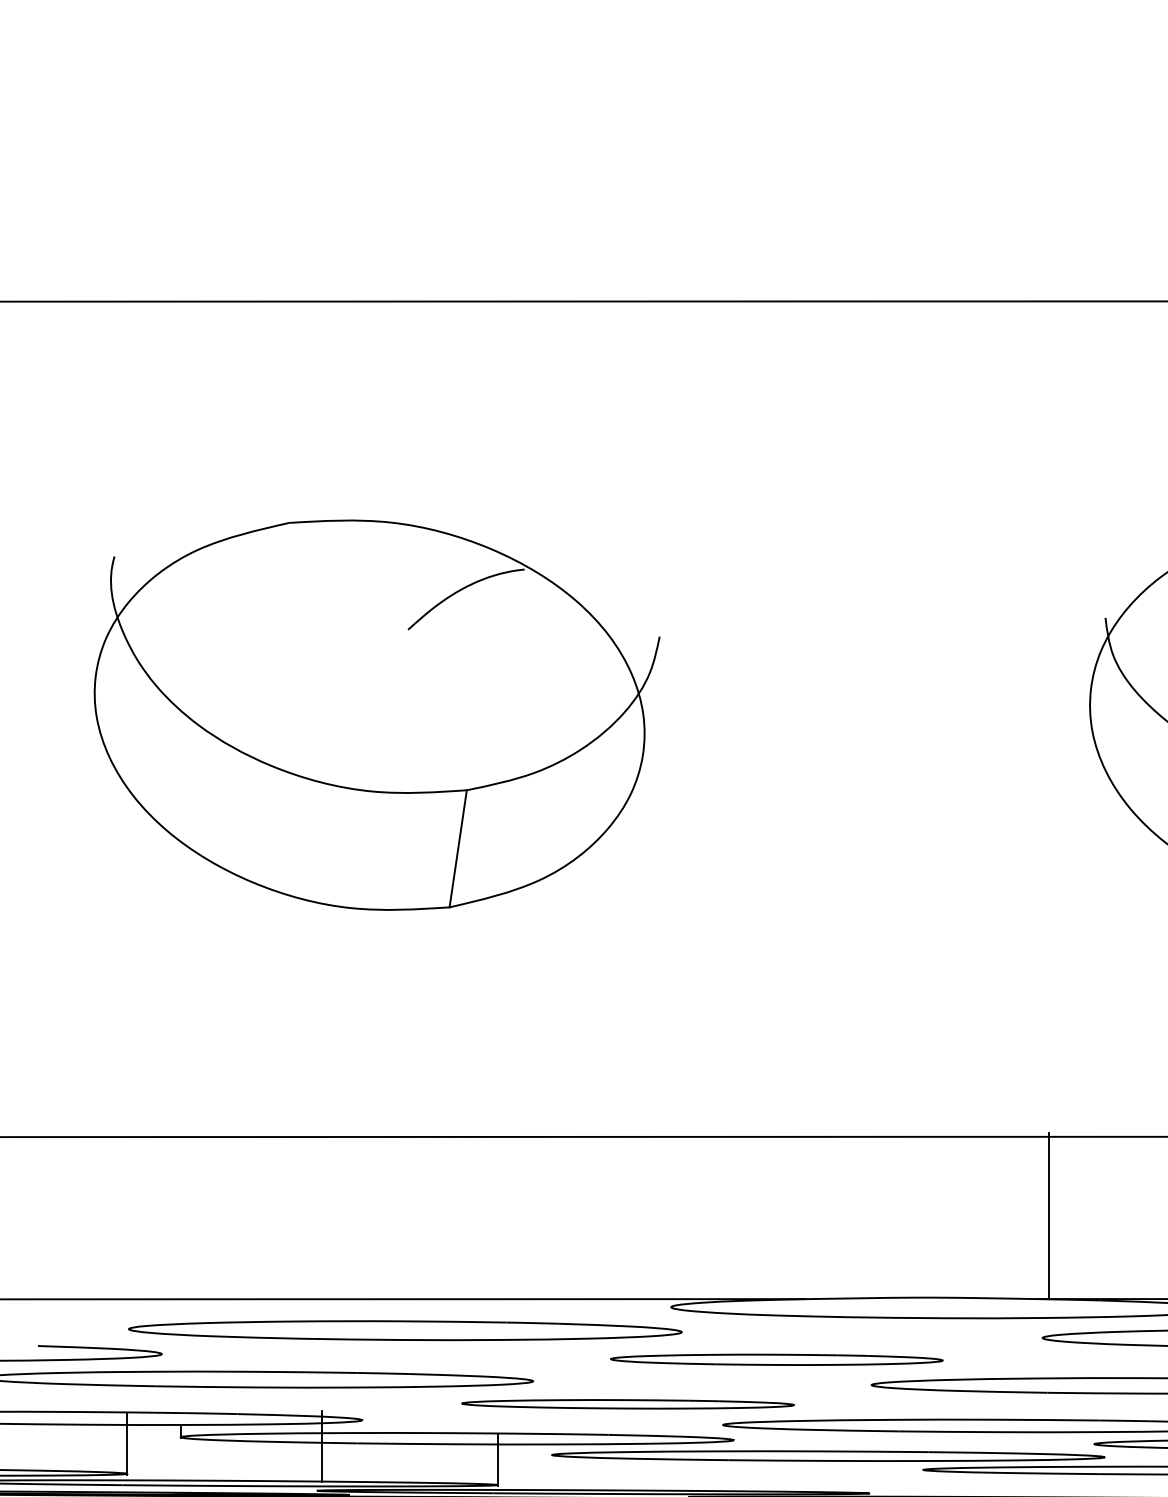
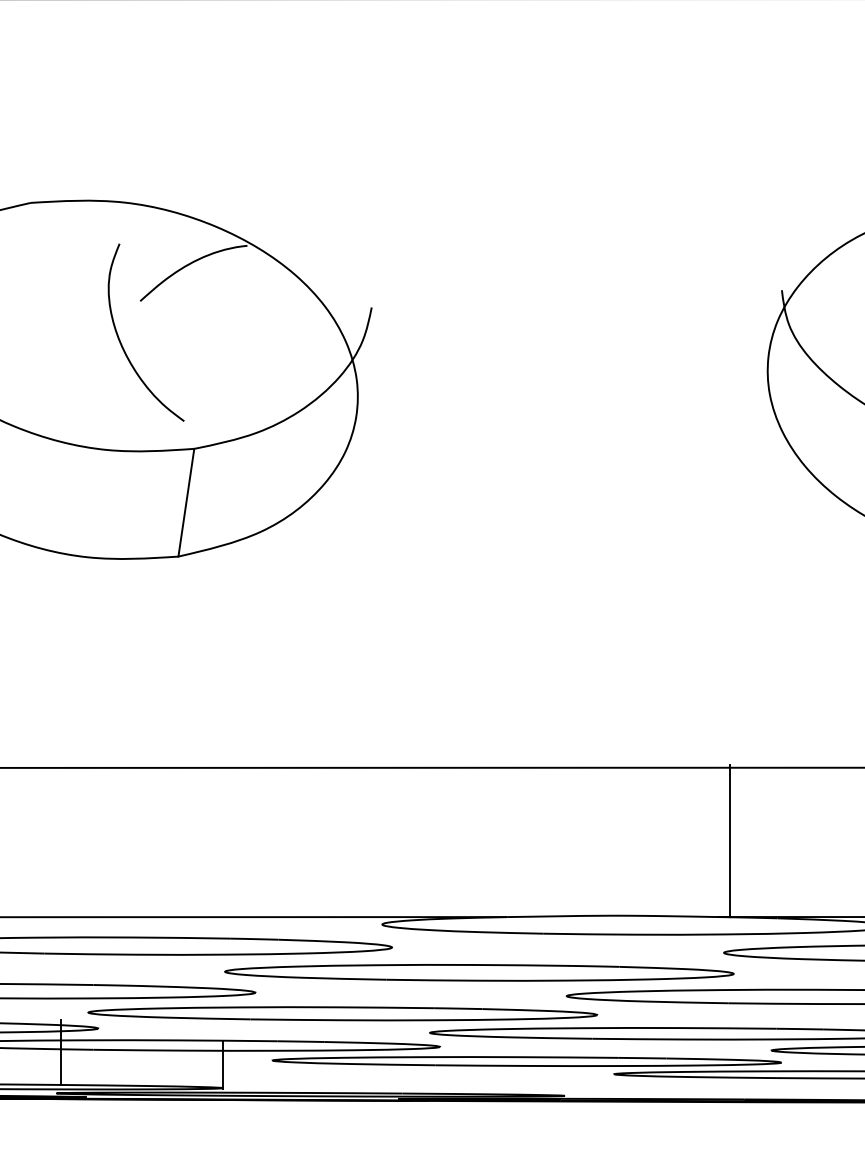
curve: (388, 676) -> (122, 344), added
part: (776, 1359) -> (479, 972), size x1.67
part: (627, 1404) -> (342, 1014), size x1.67

